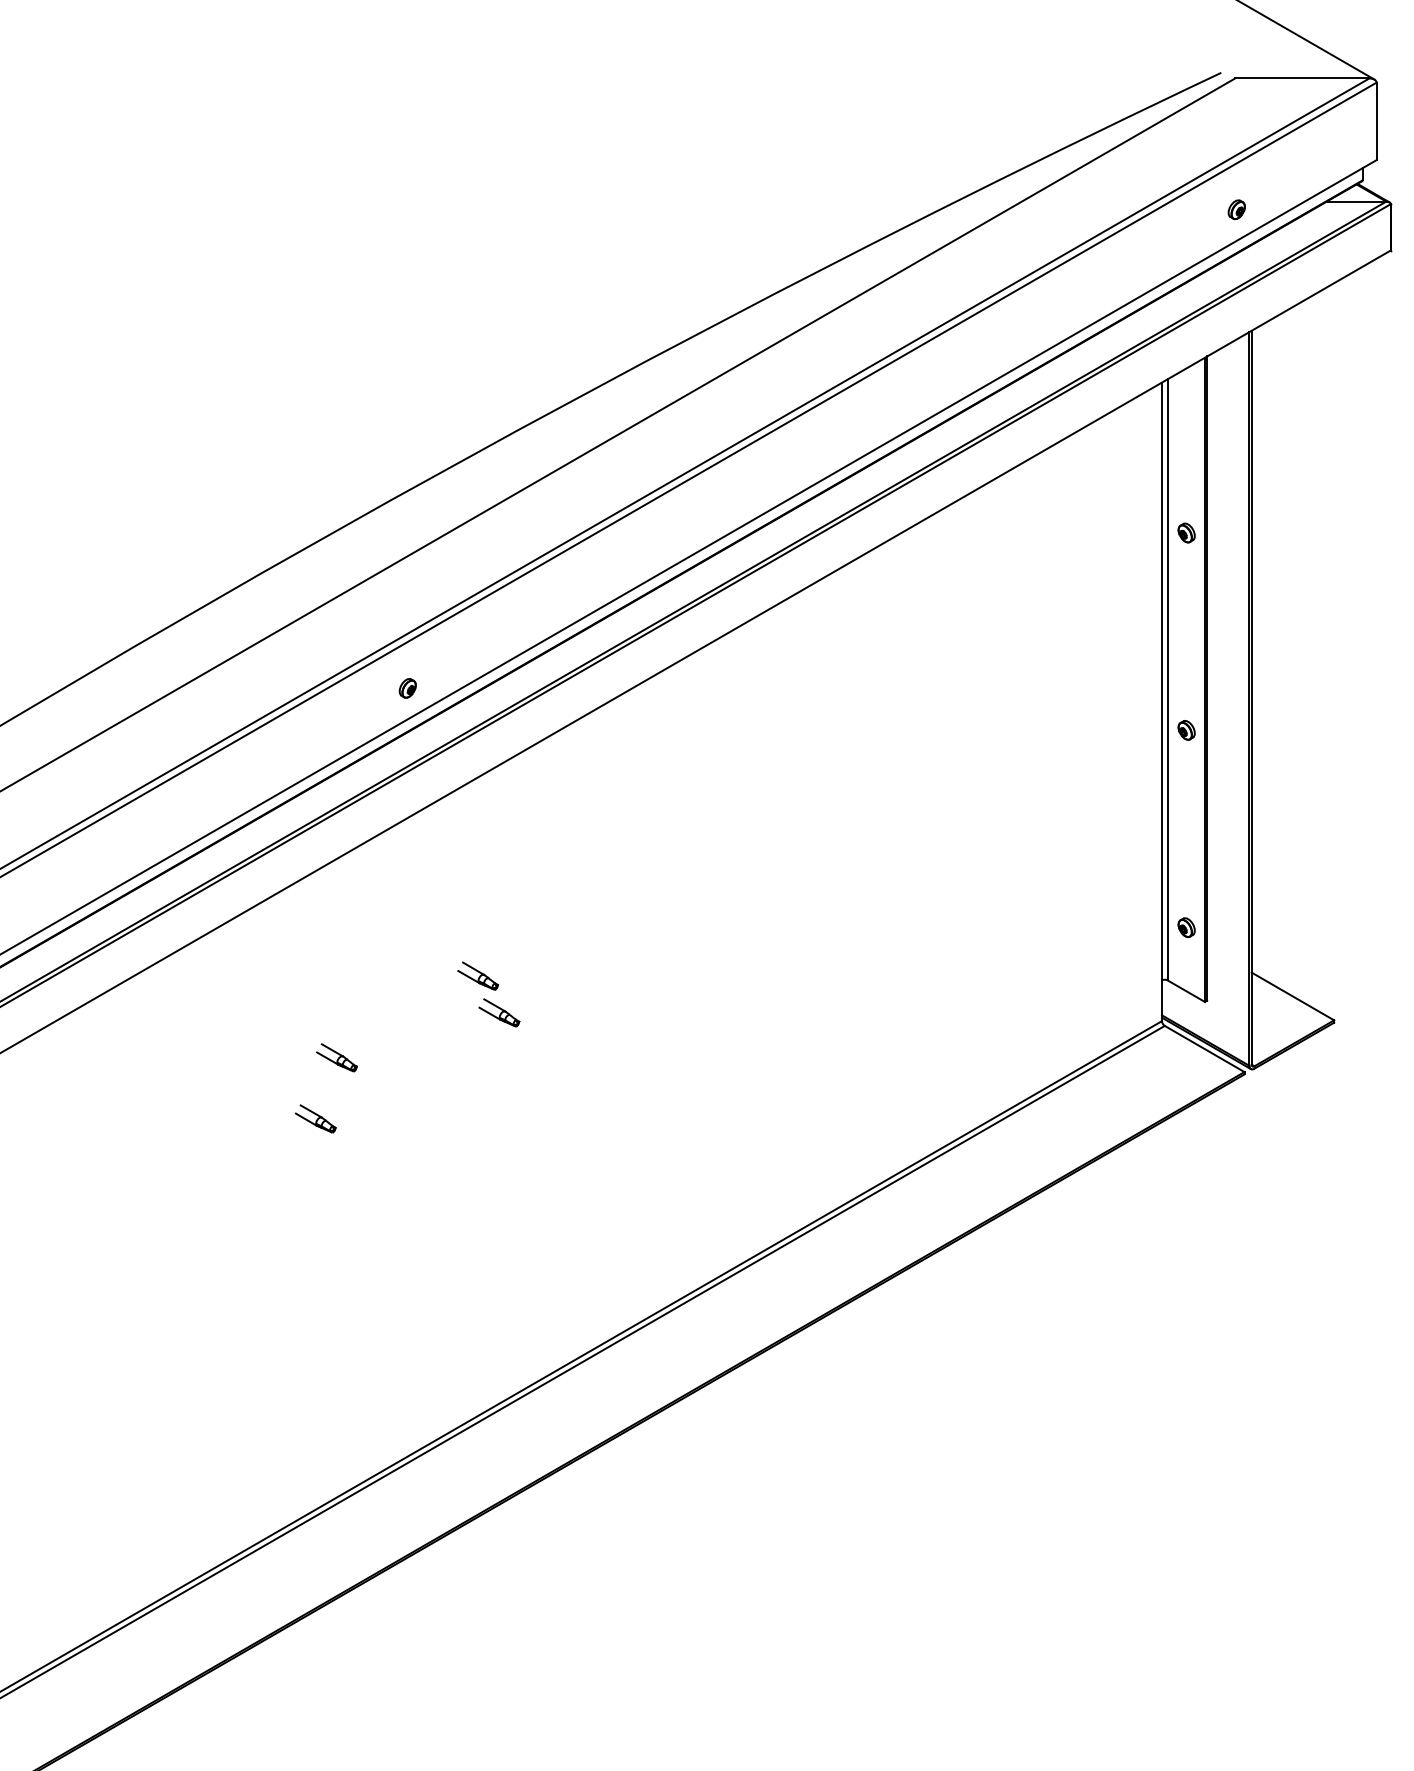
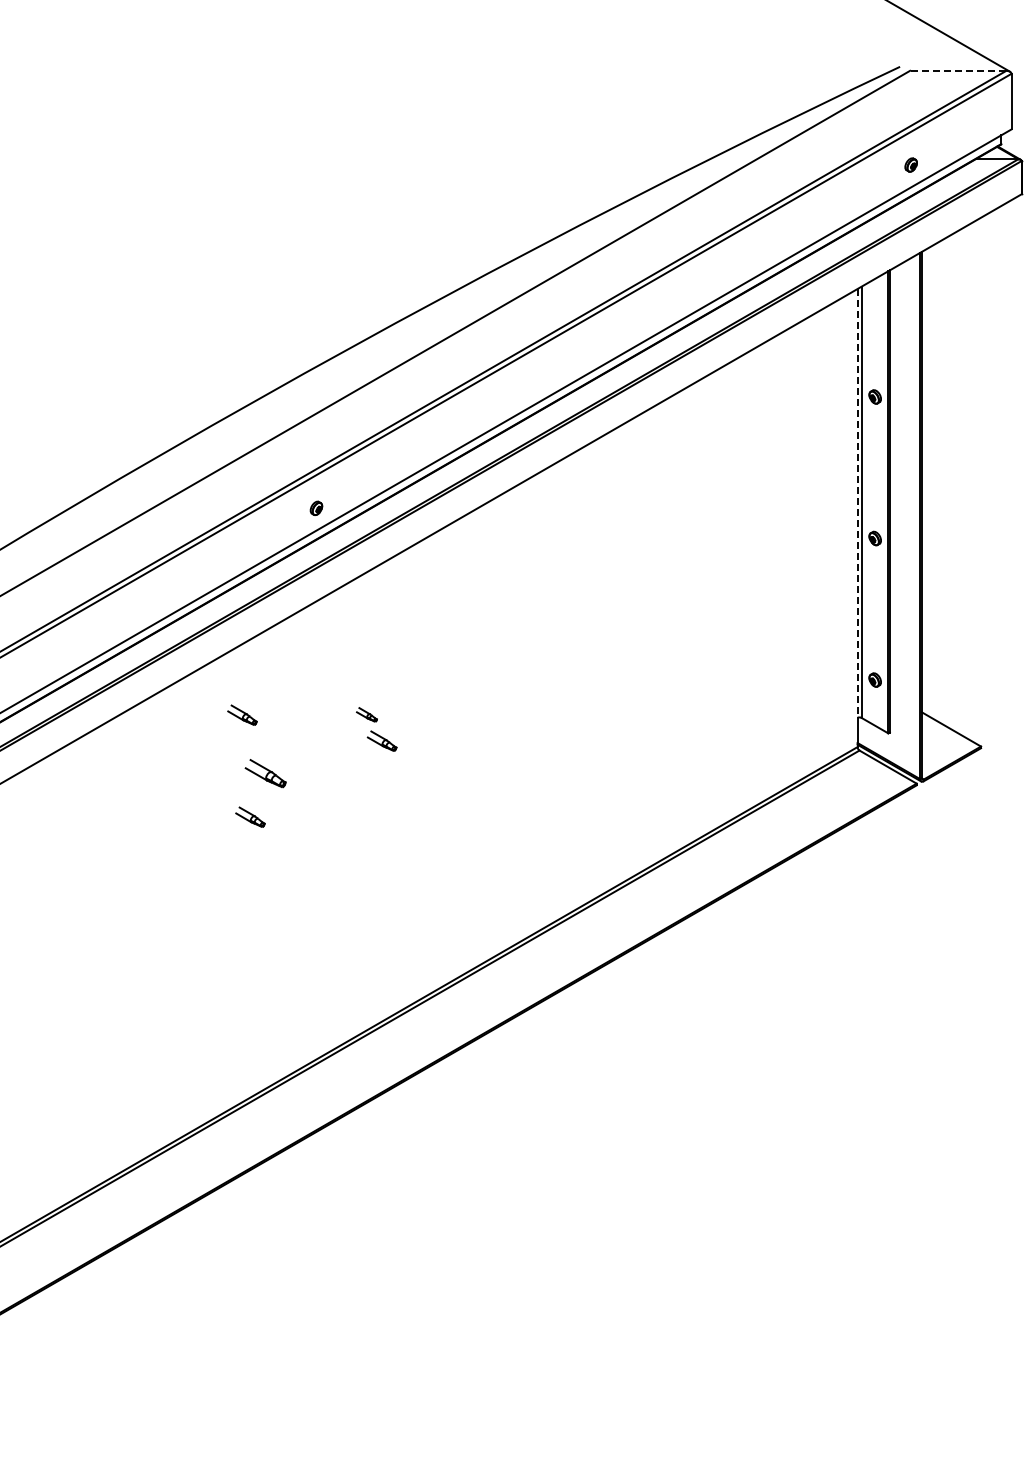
line: (1301, 77) -> (957, 70), solid -> dashed
line: (1161, 681) -> (857, 503), solid -> dashed
part: (304, 975) -> (242, 714), added
part: (477, 975) -> (366, 714), size x0.7
part: (336, 1056) -> (265, 772), size x1.4

